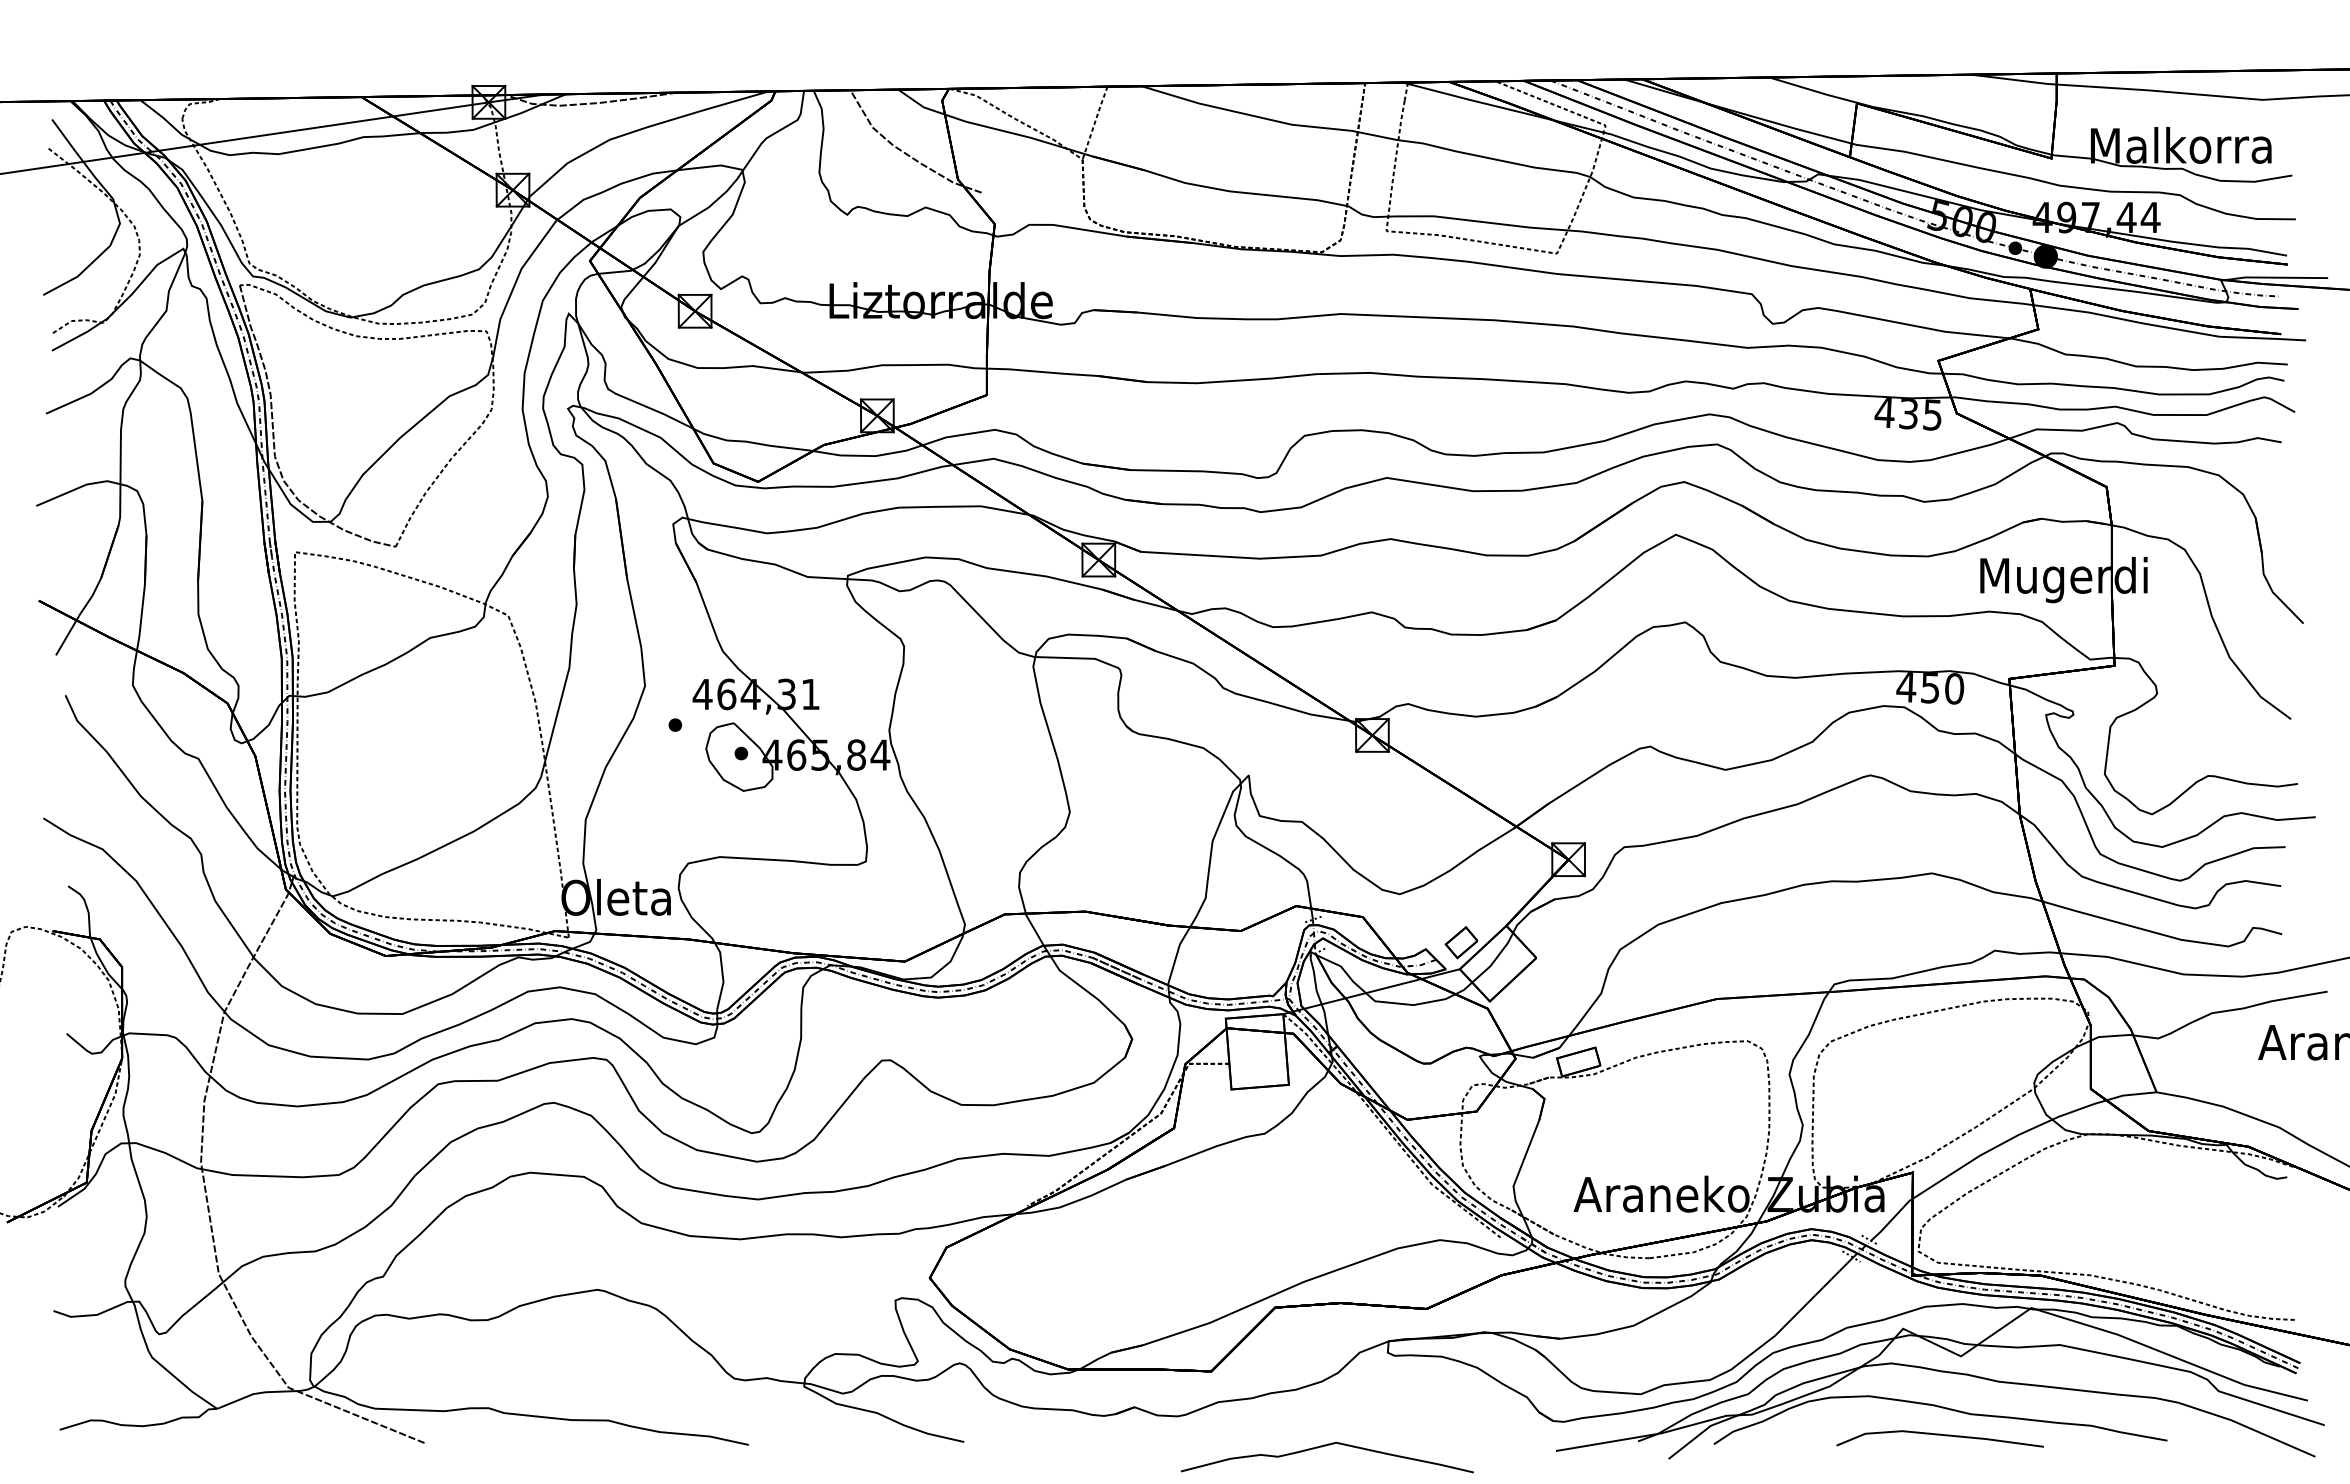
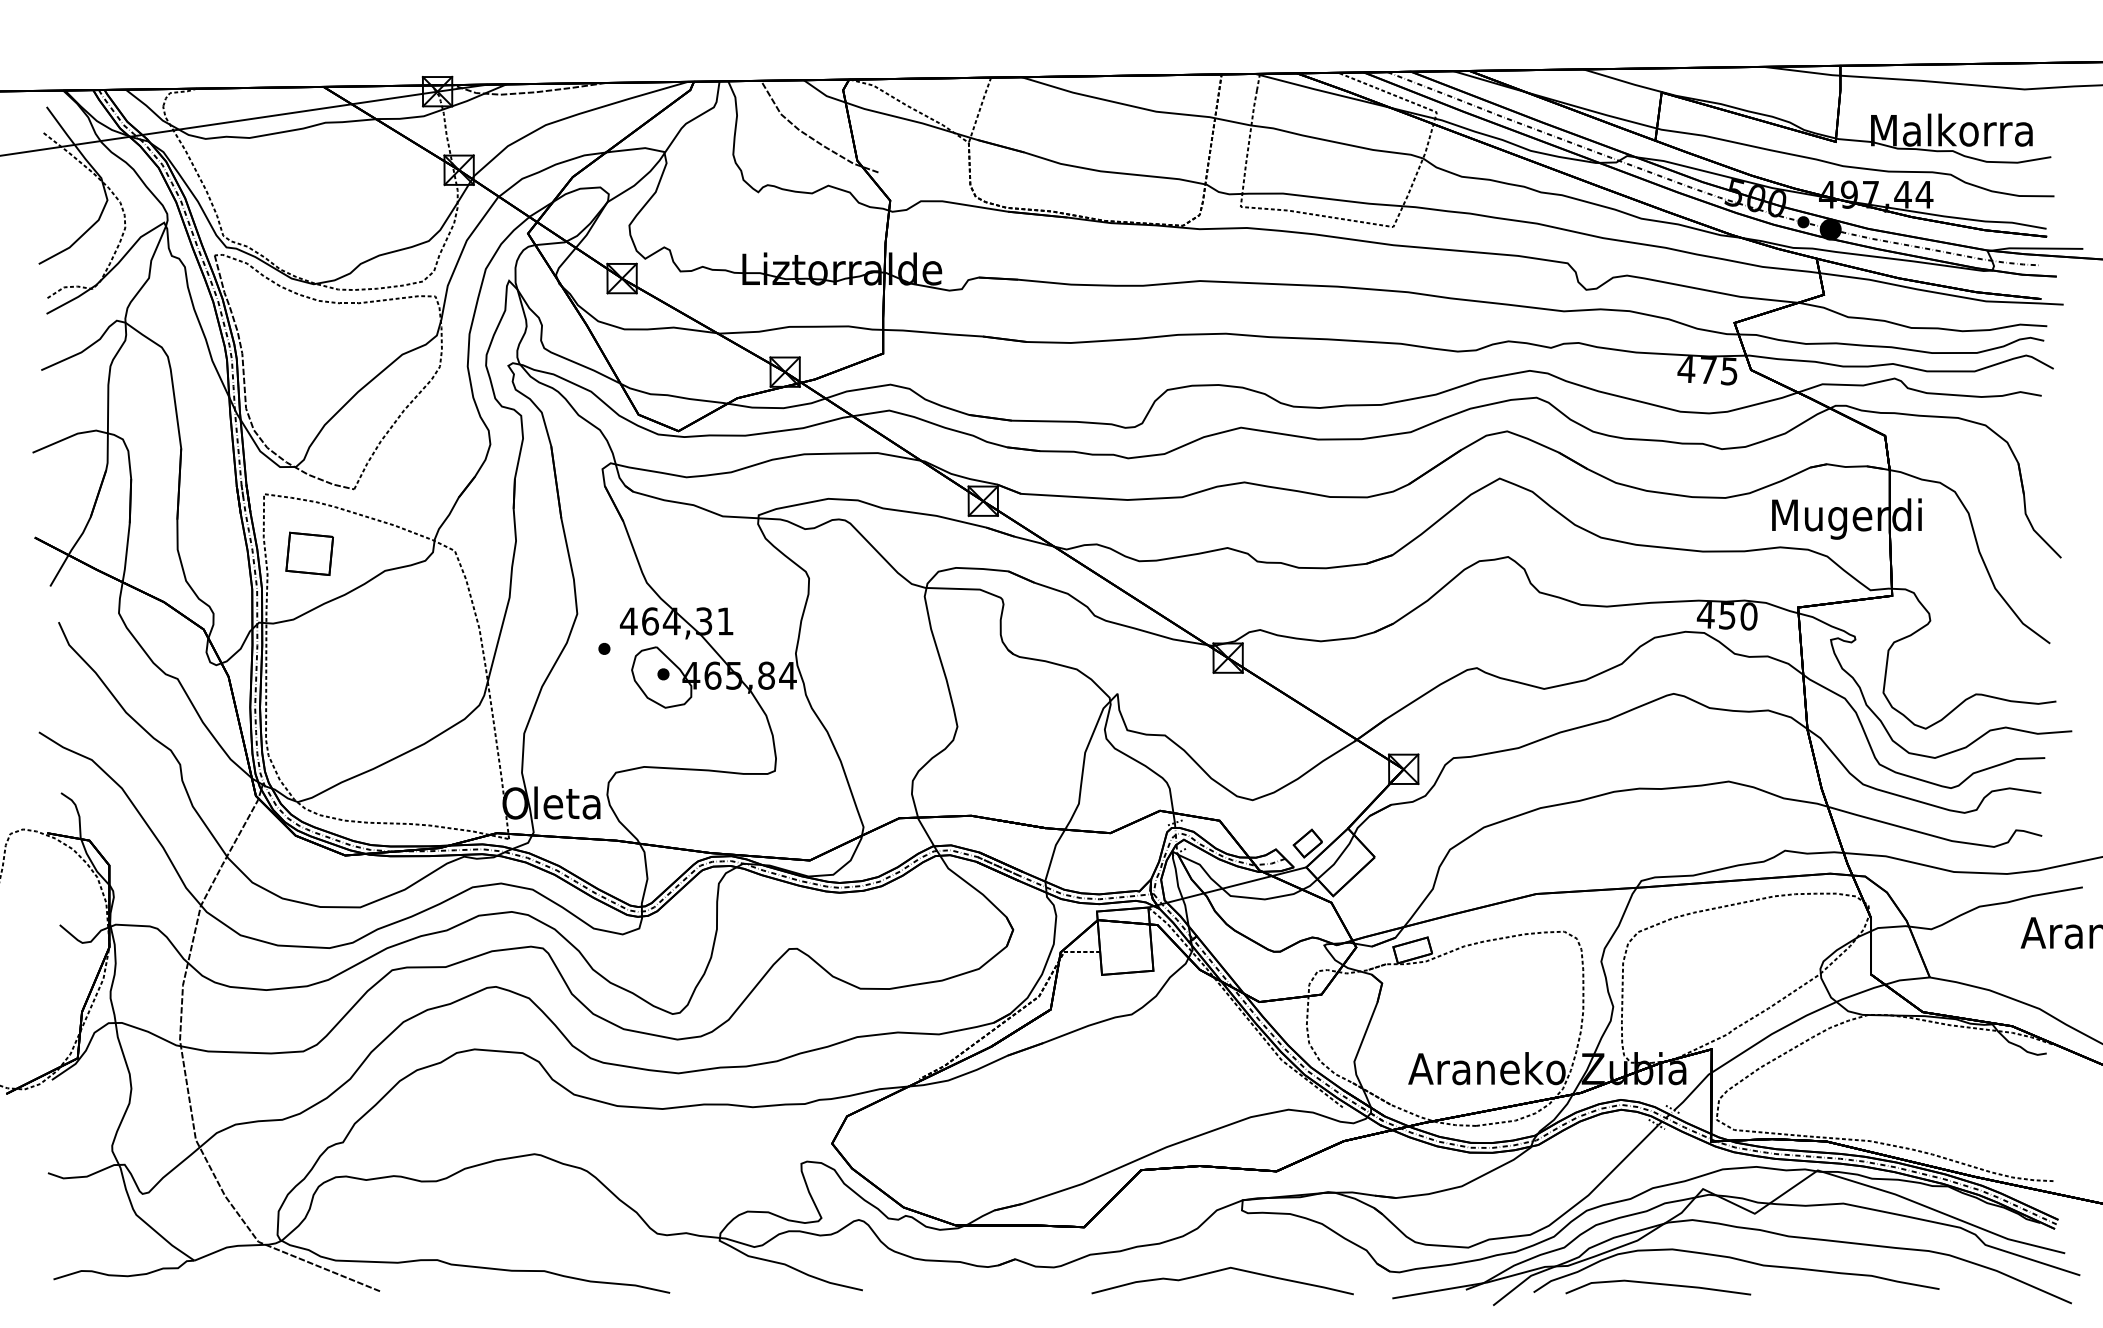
text: (1908, 413) -> (1707, 370), 435 -> 475
part: (346, 618) -> (310, 553), added
line: (1939, 1435) -> (1657, 1284), moved
curve: (1322, 1447) -> (1218, 1272), moved

